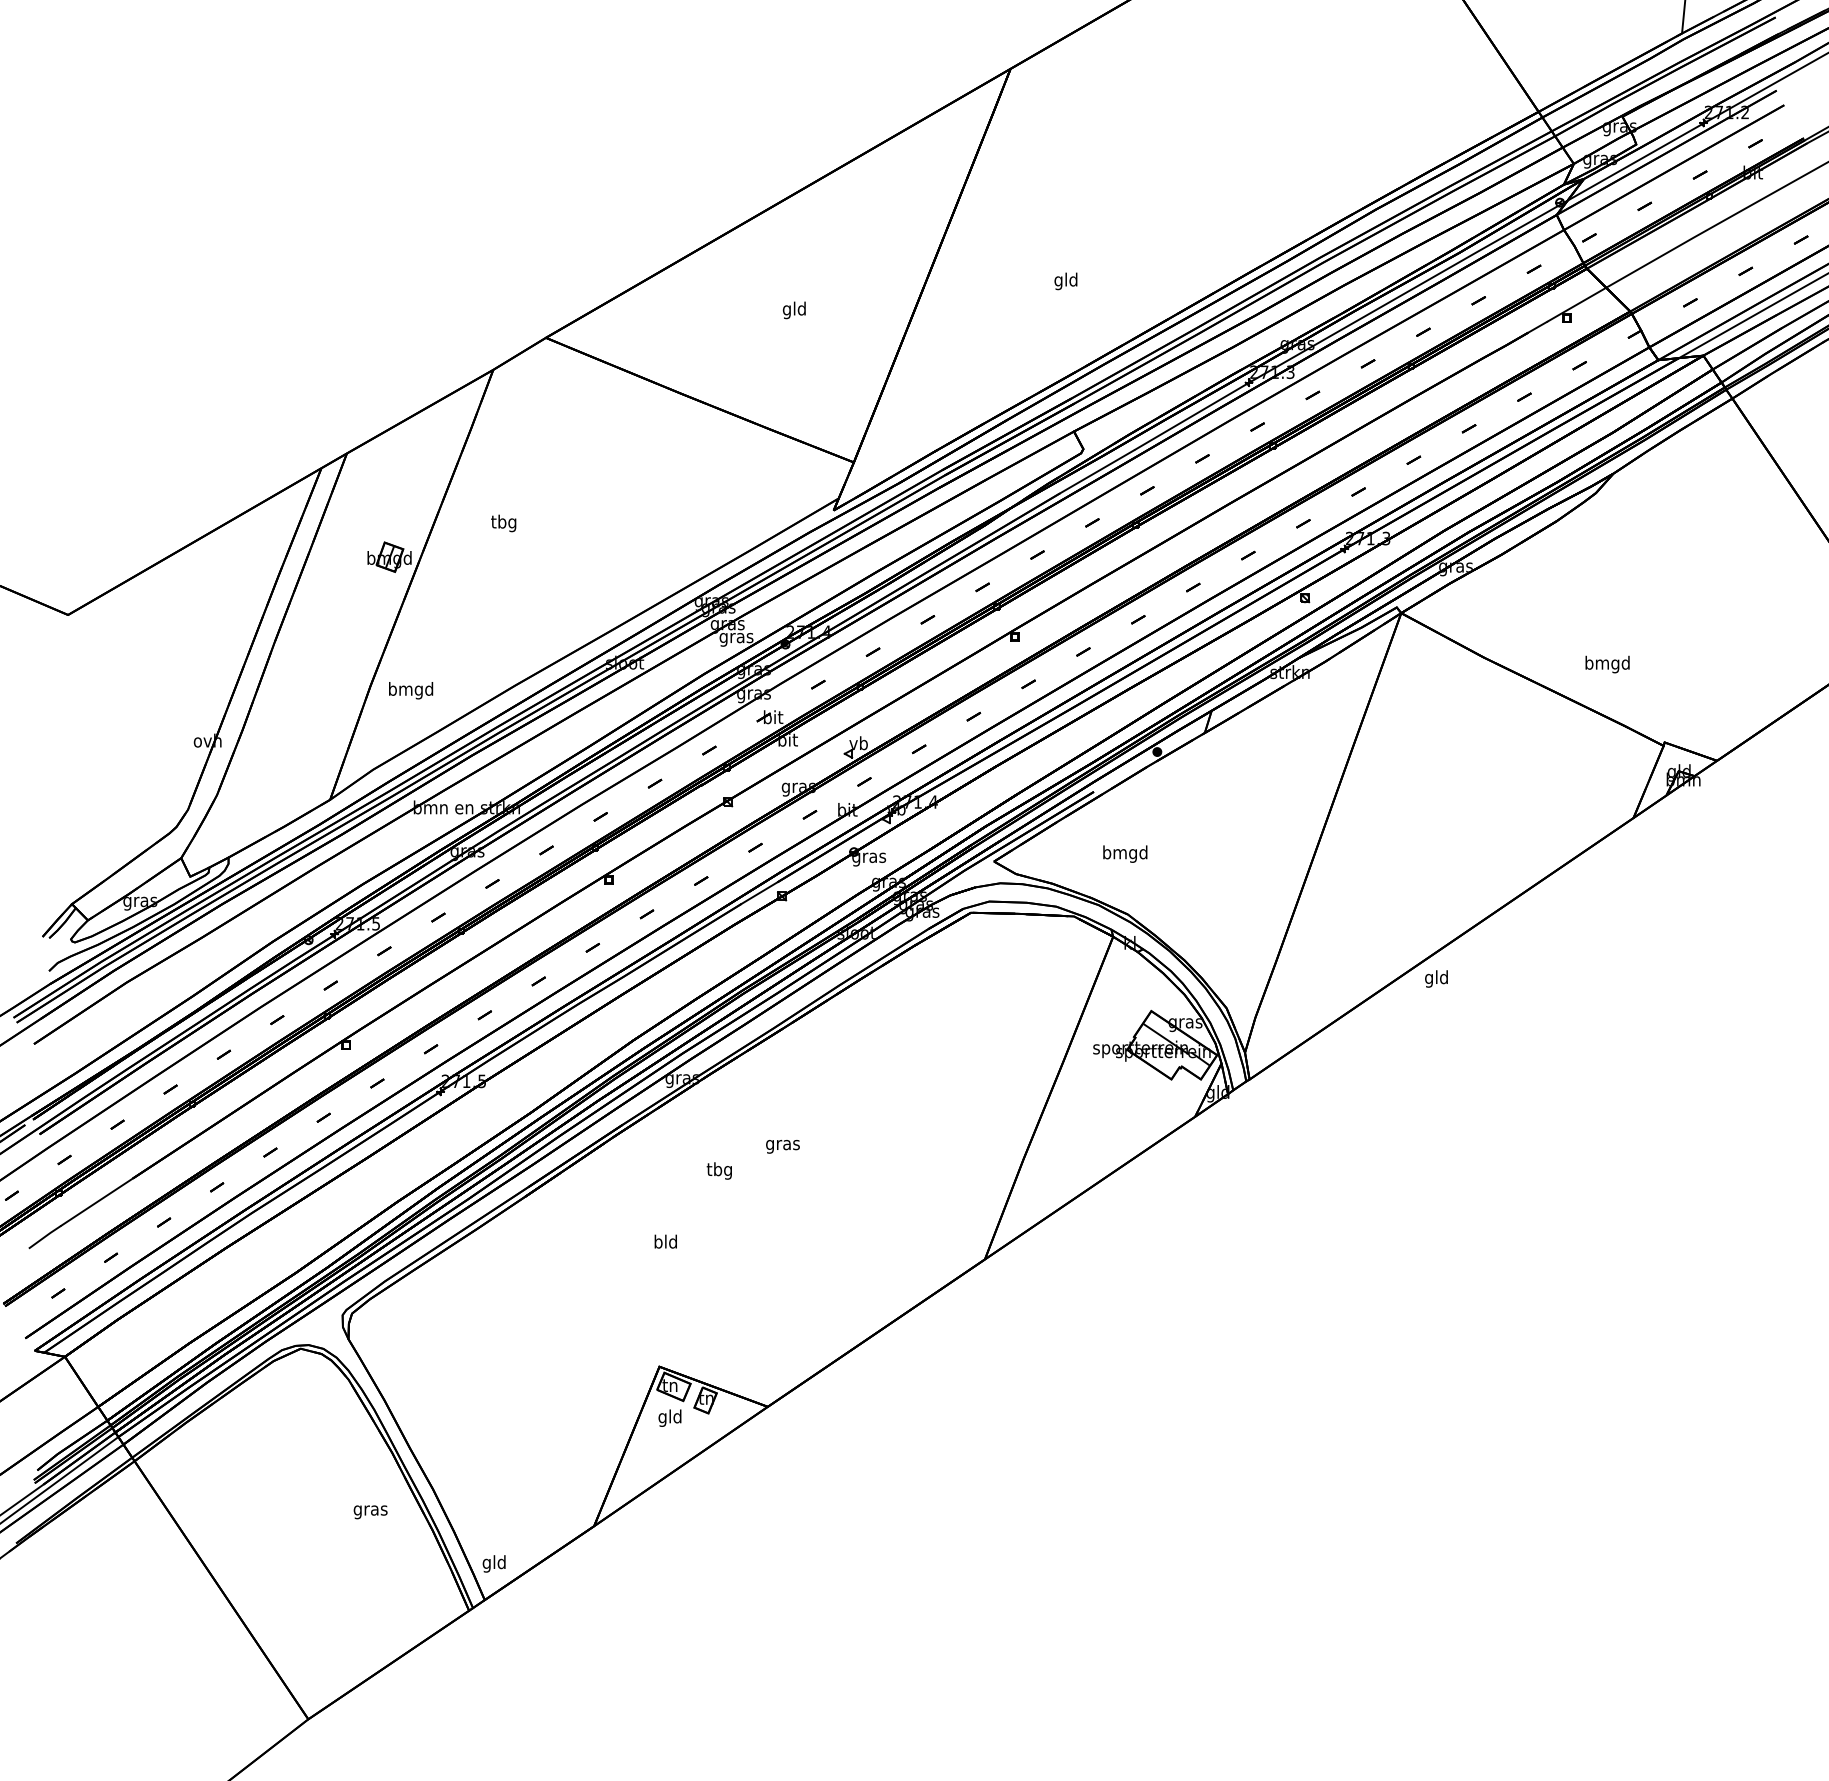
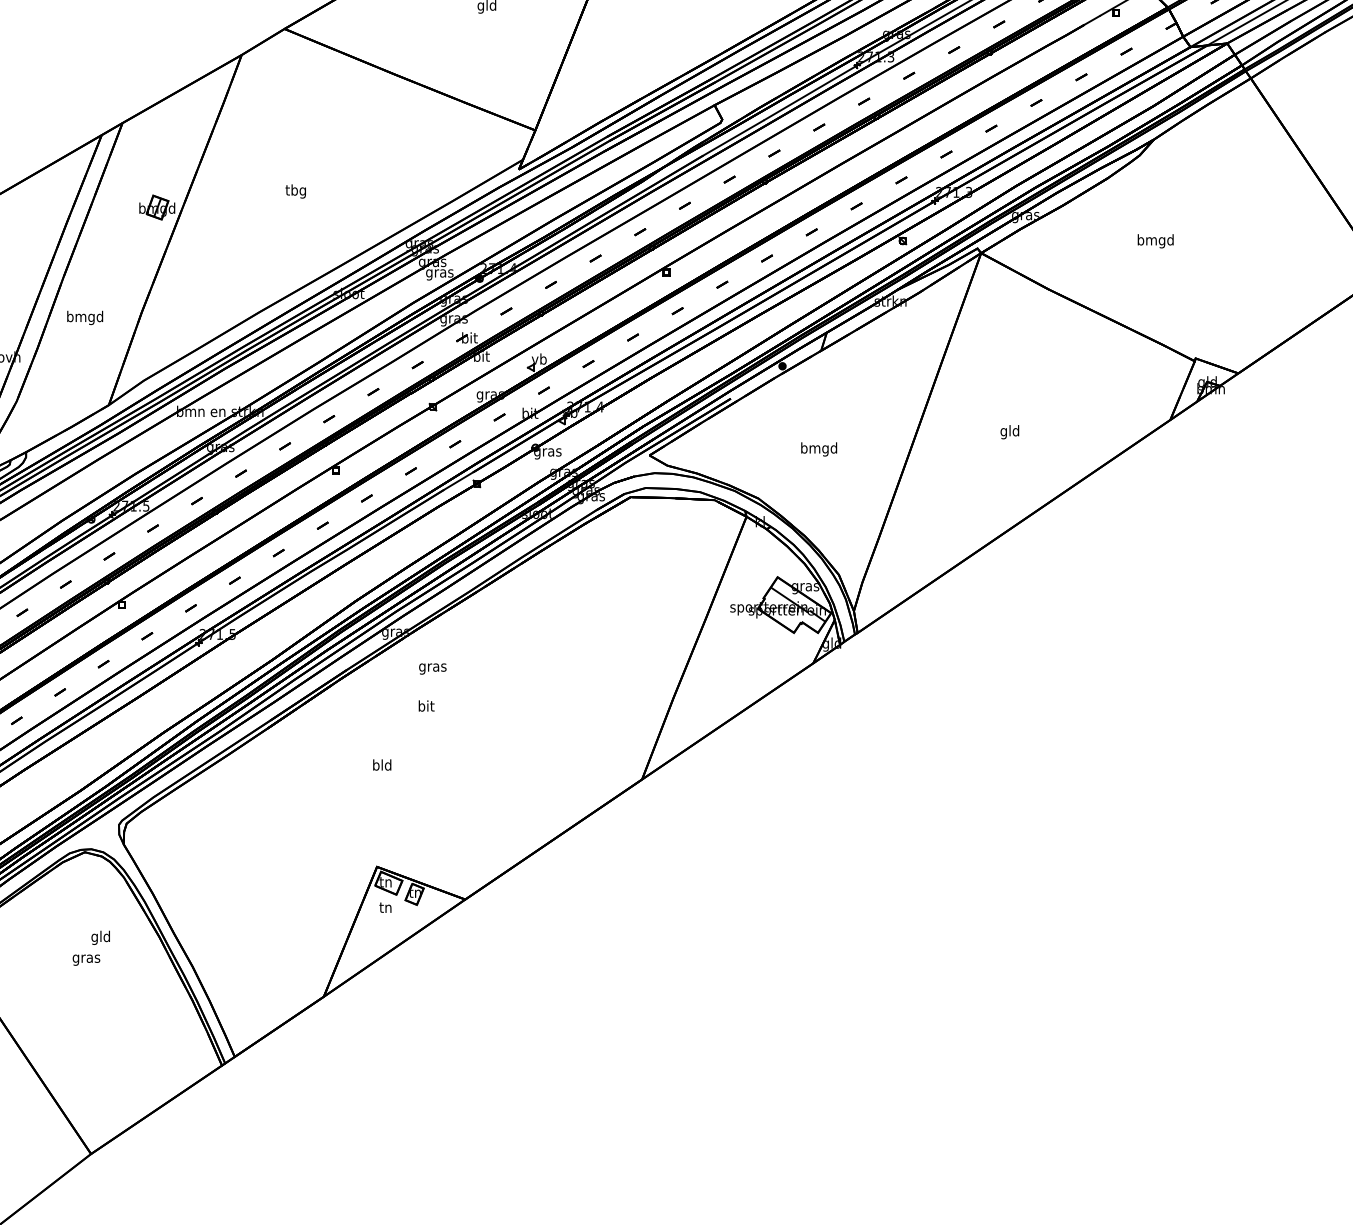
text: (503, 523) -> (295, 191), moved
text: (1607, 664) -> (1155, 241), moved
text: (411, 690) -> (85, 317), moved
text: (1125, 853) -> (819, 448), moved
text: (1436, 978) -> (1009, 431), moved
text: (782, 1146) -> (432, 668), moved
text: (718, 1170) -> (425, 707), tbg -> bit
text: (669, 1417) -> (385, 908), gld -> tn
text: (370, 1512) -> (86, 960), moved
text: (493, 1563) -> (100, 937), moved

